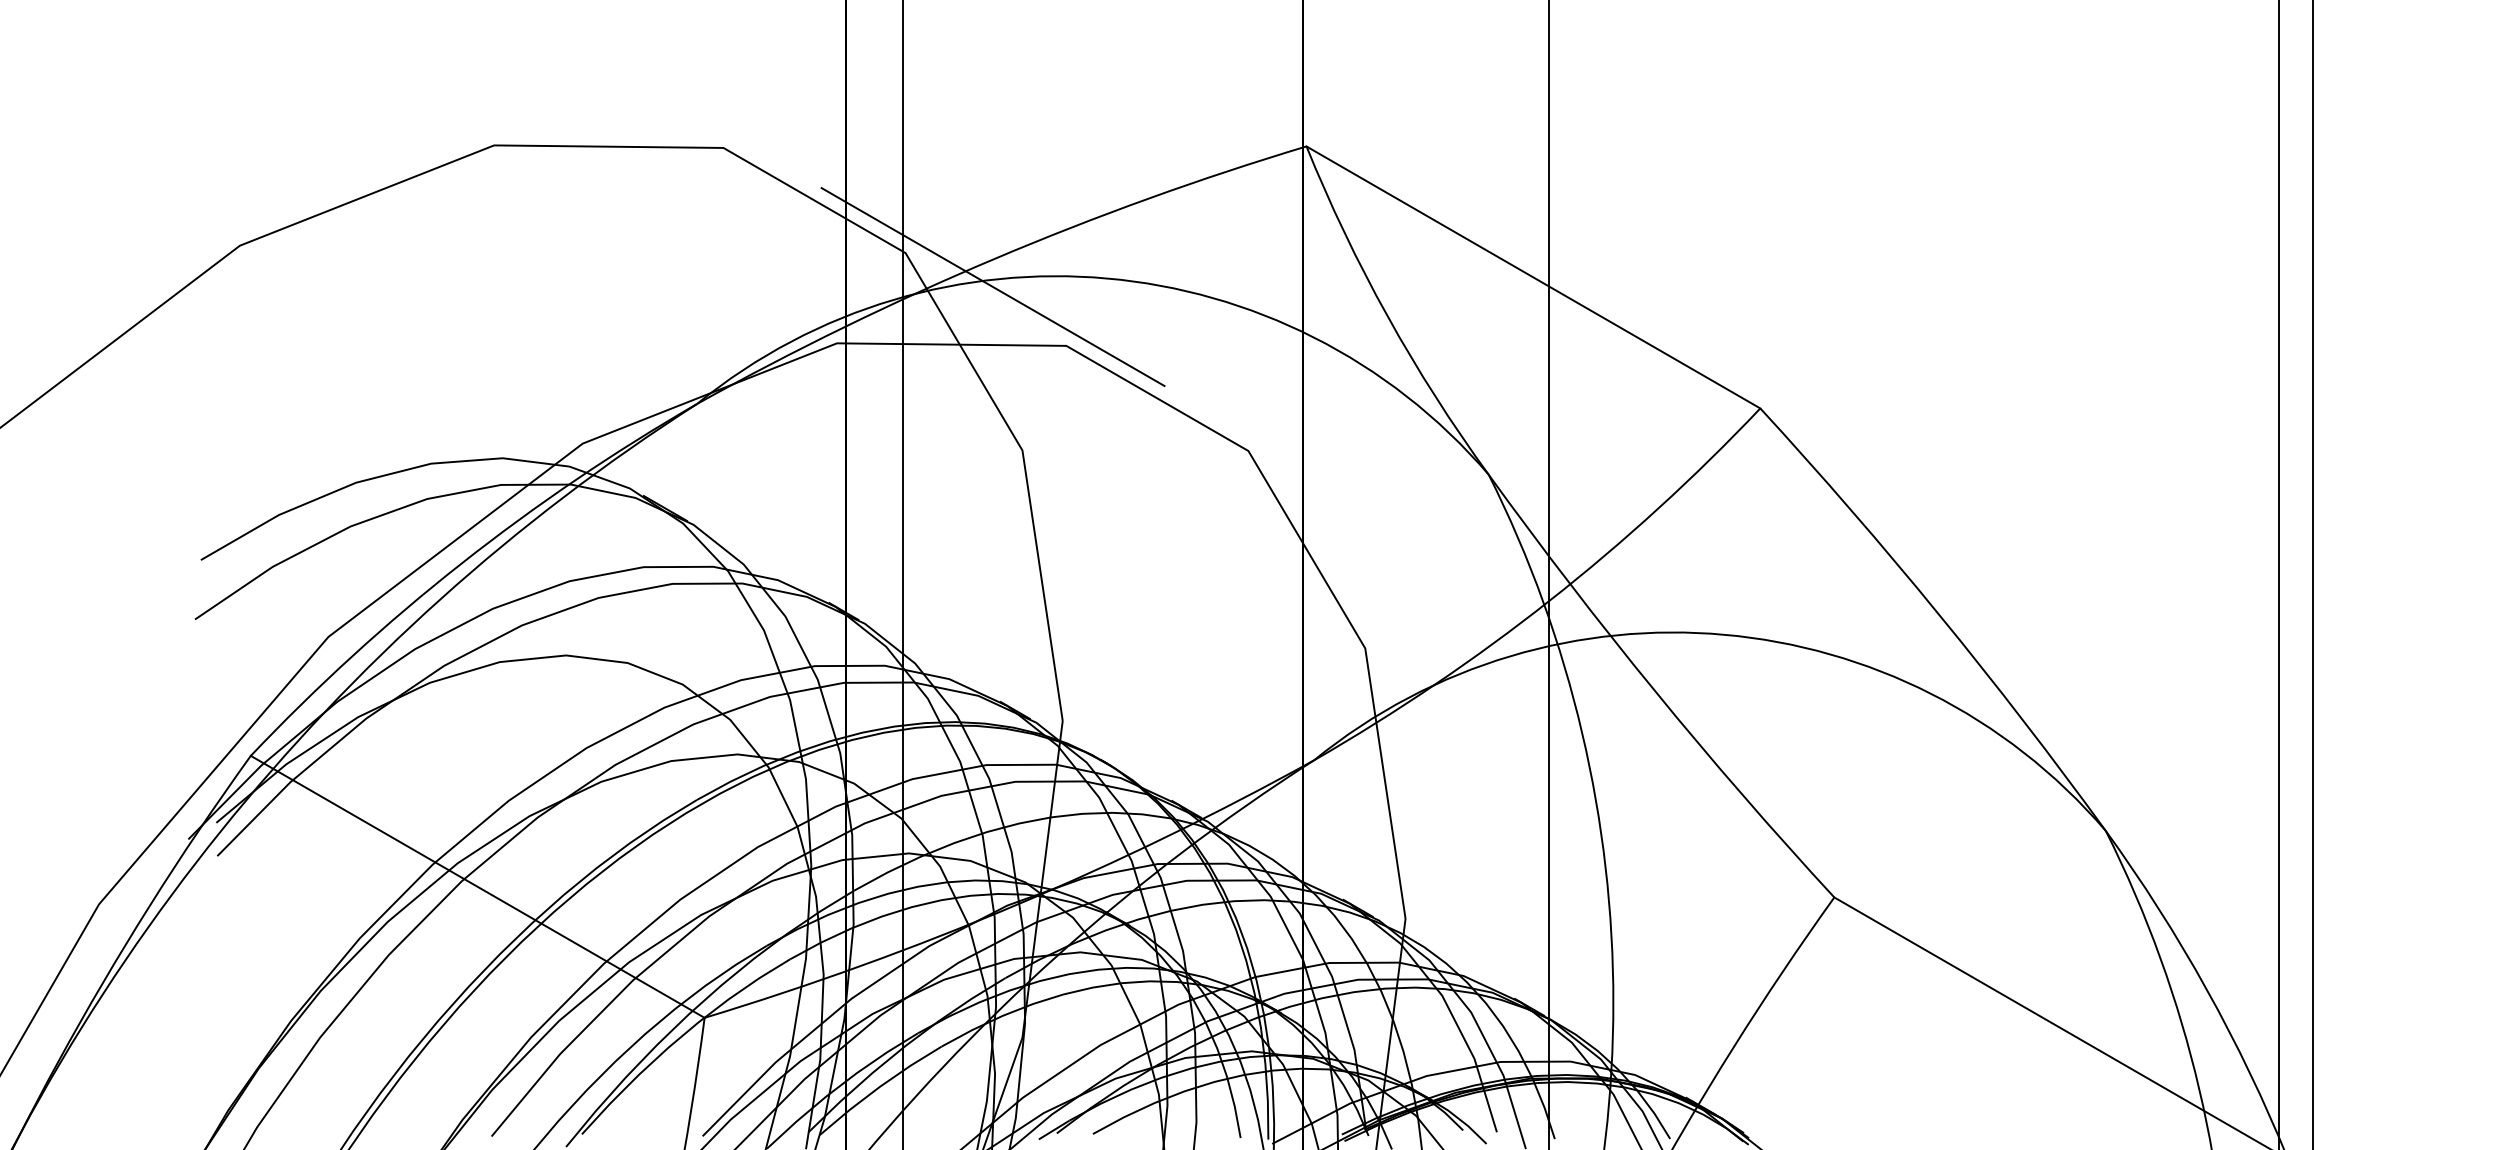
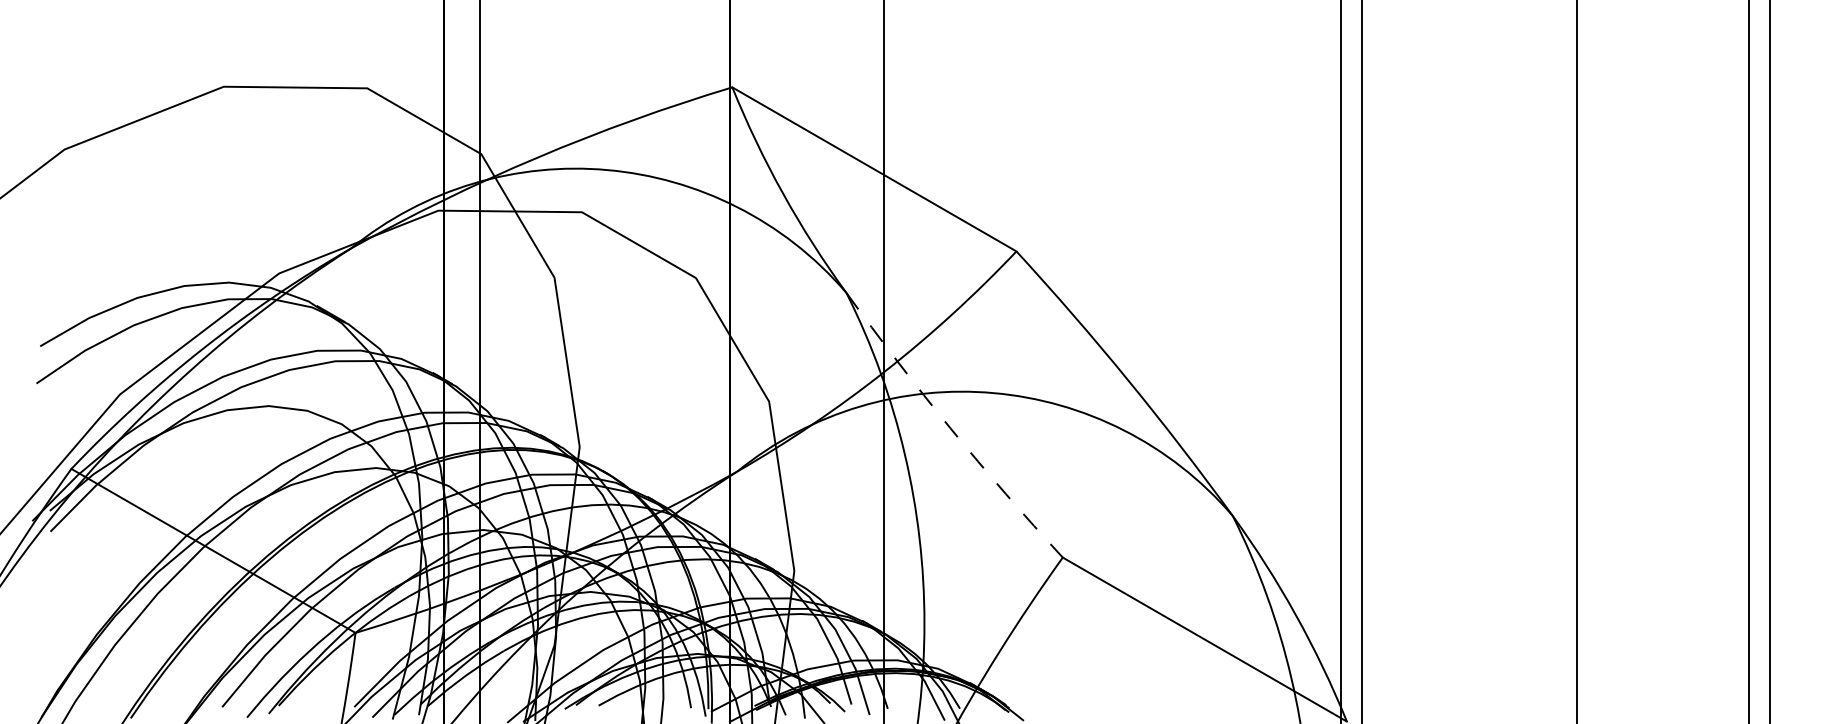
line: (992, 287) -> (535, 175), removed
arc: (1654, 691) -> (950, 428), solid -> dashed

